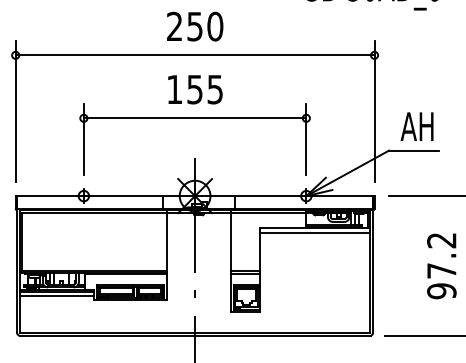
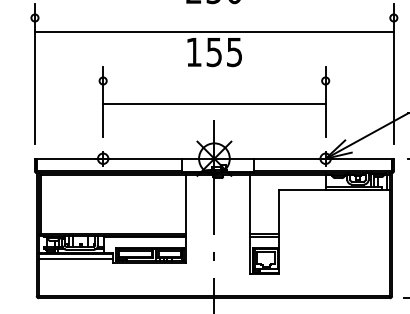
line: (194, 55) -> (213, 32), moved
line: (194, 118) -> (213, 104), moved
line: (315, 233) -> (334, 196), removed

